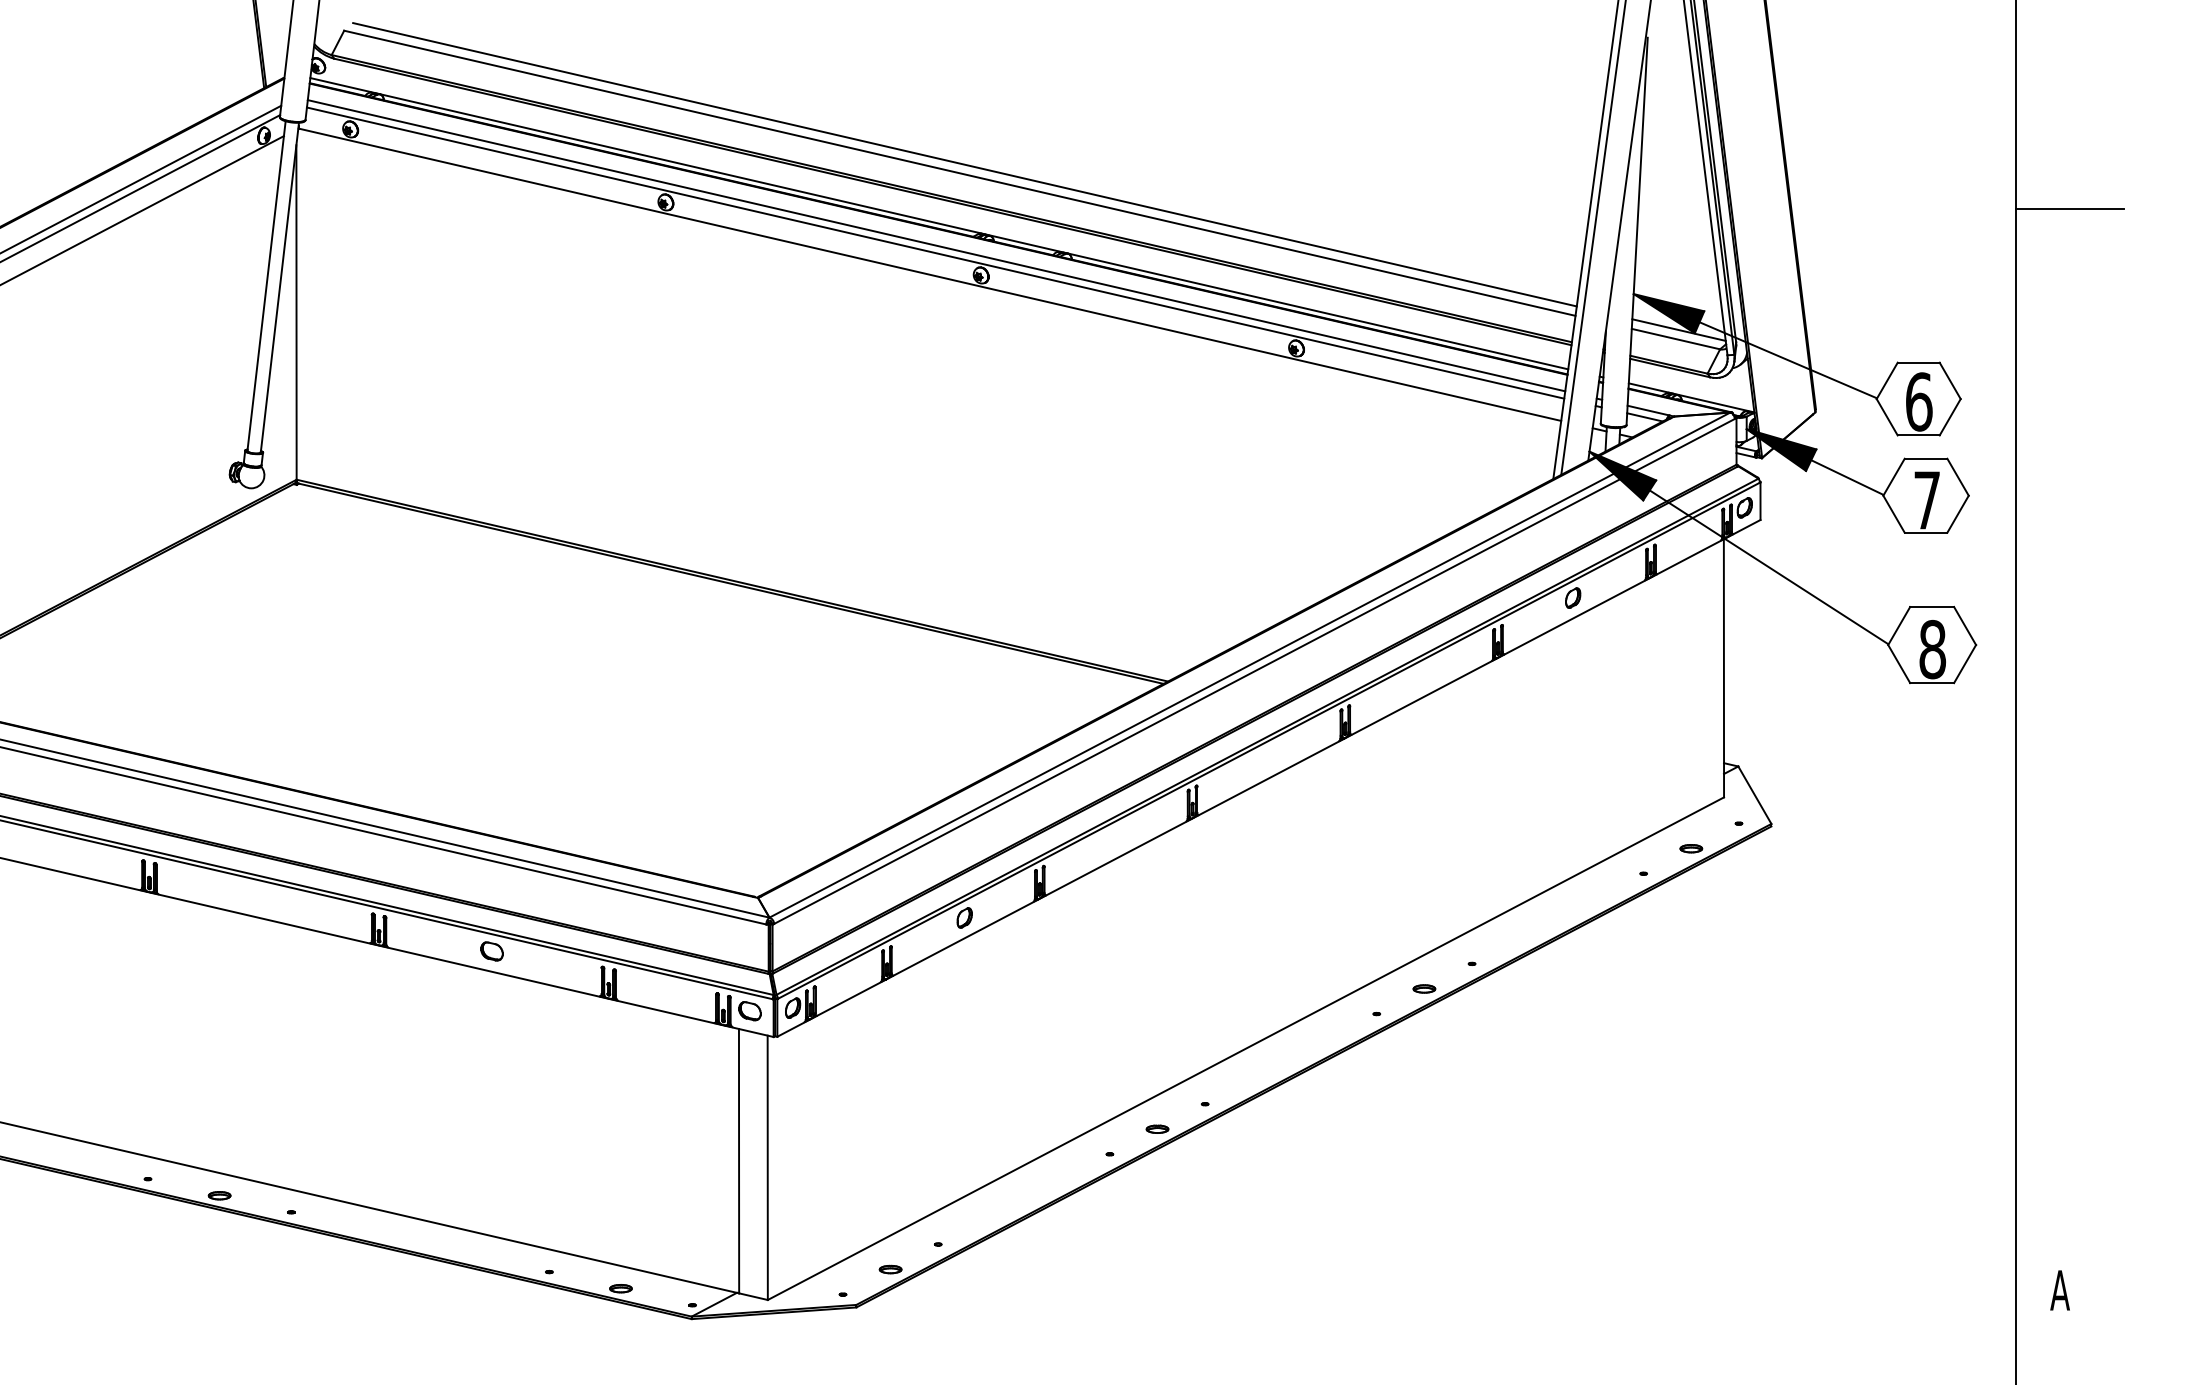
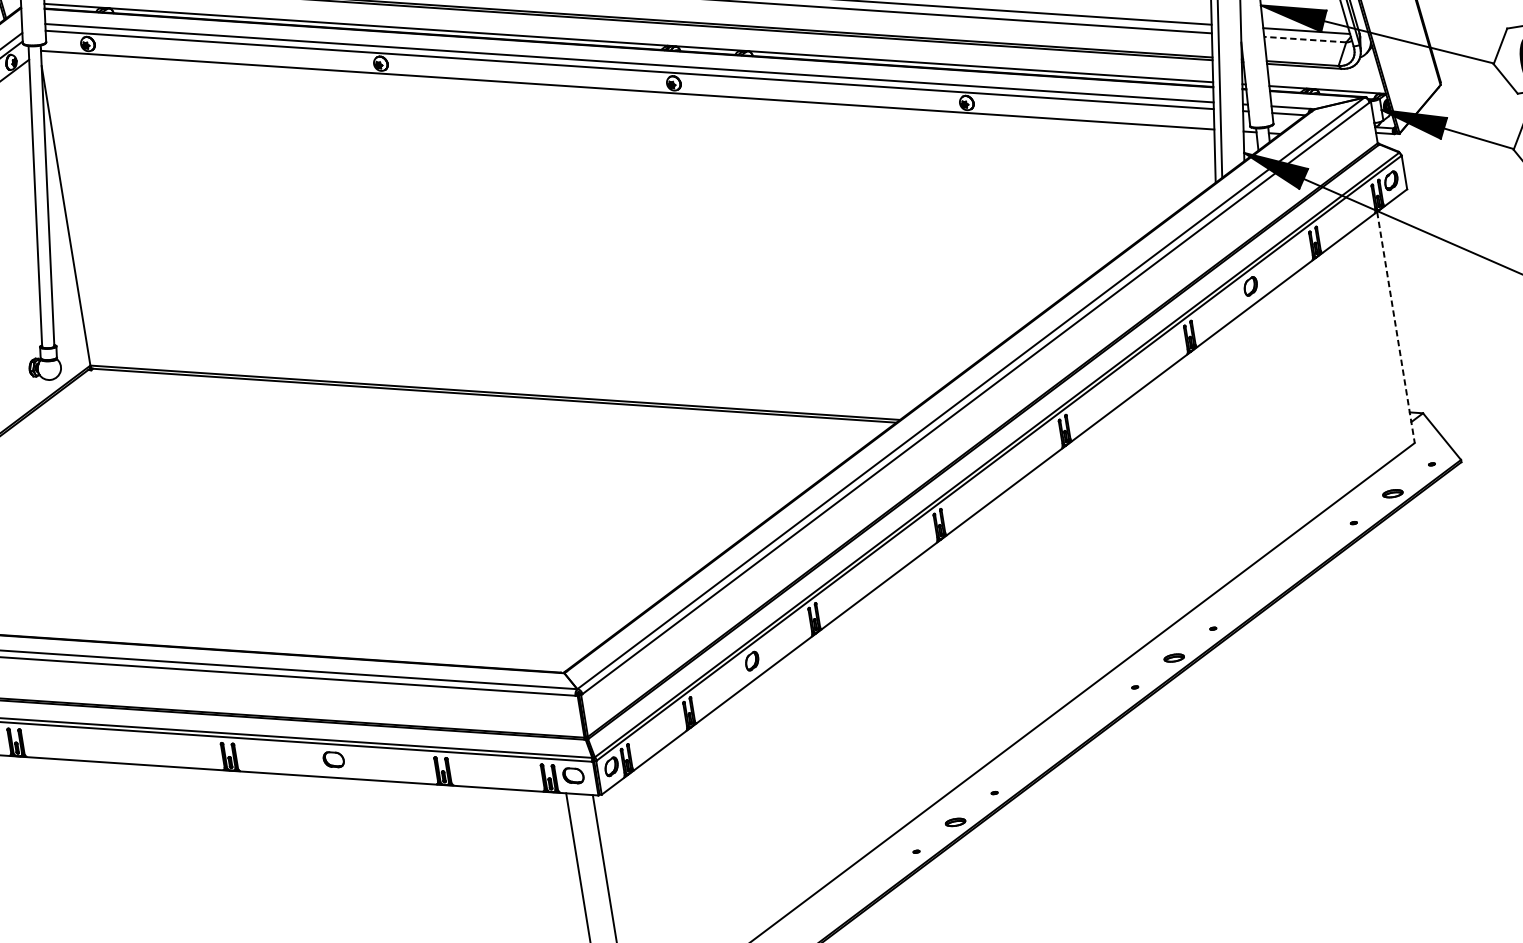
line: (1675, 339) -> (1304, 40), solid -> dashed
line: (1723, 668) -> (1395, 327), solid -> dashed

